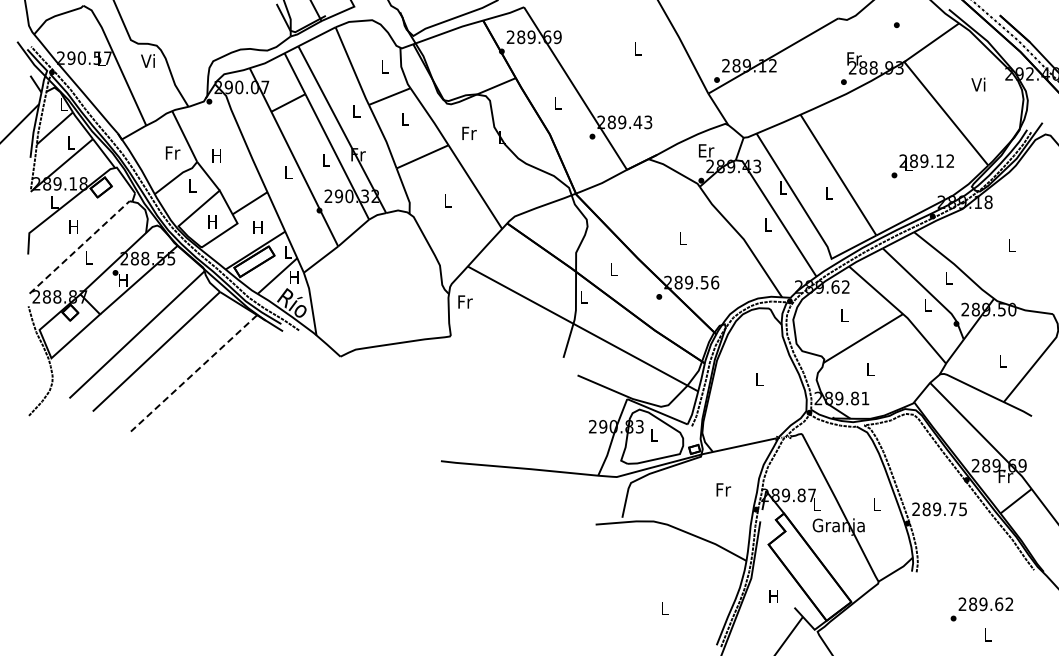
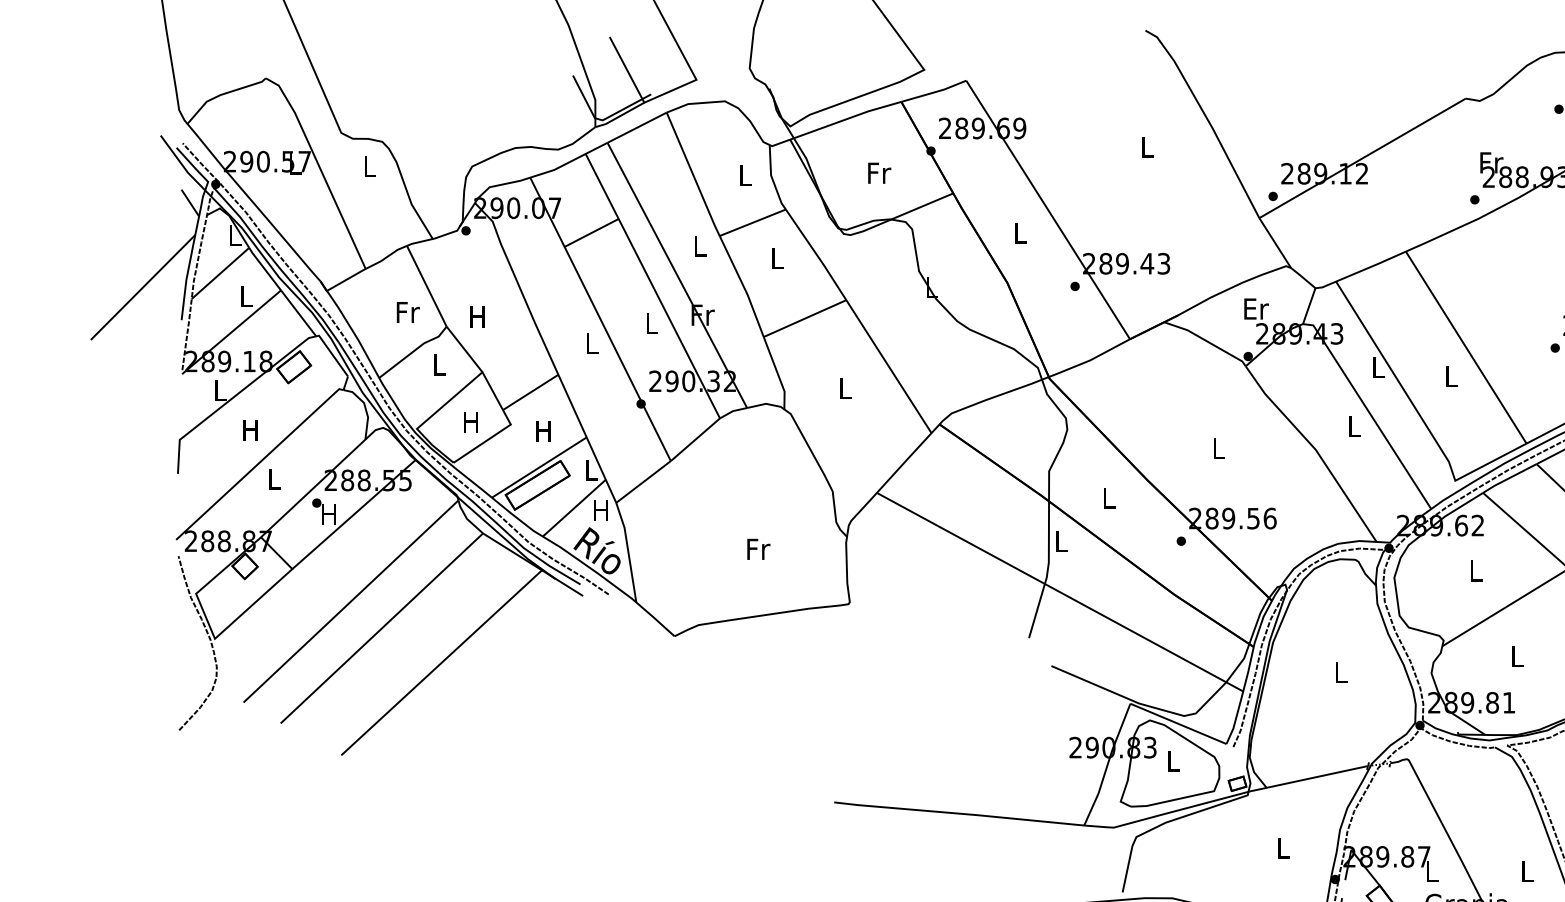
text: (147, 60) -> (367, 165), Vi -> L
text: (469, 132) -> (879, 171), moved
line: (79, 247) -> (259, 462), dashed -> solid
text: (465, 301) -> (758, 548), moved
line: (194, 373) -> (442, 663), dashed -> solid
text: (723, 489) -> (1283, 847), Fr -> L

